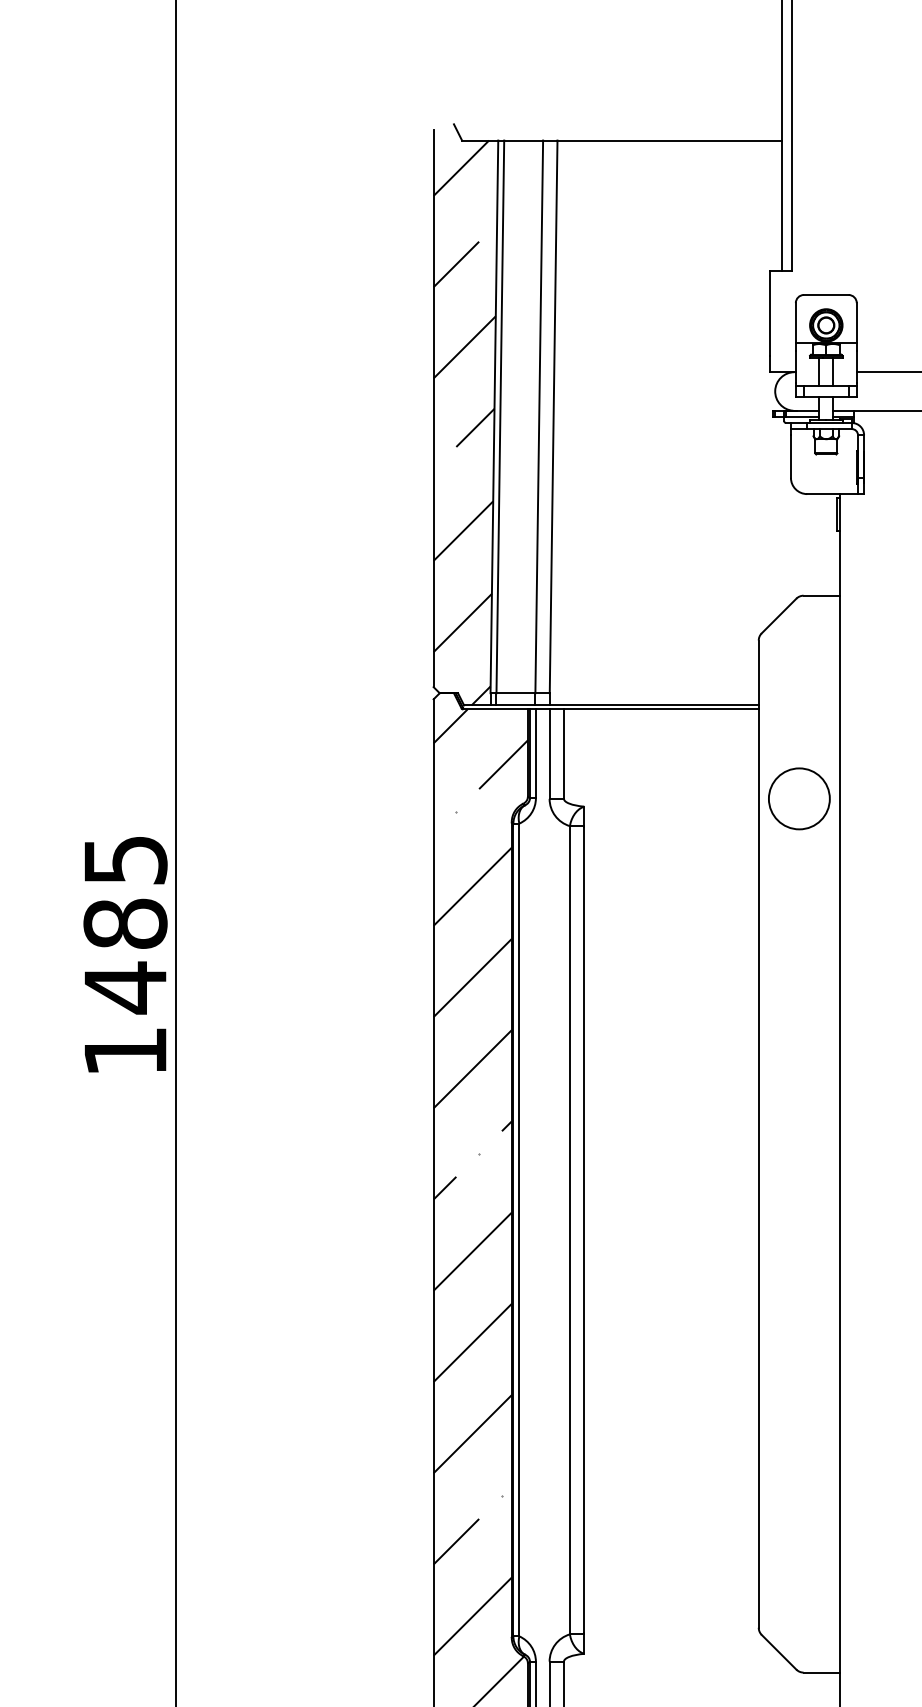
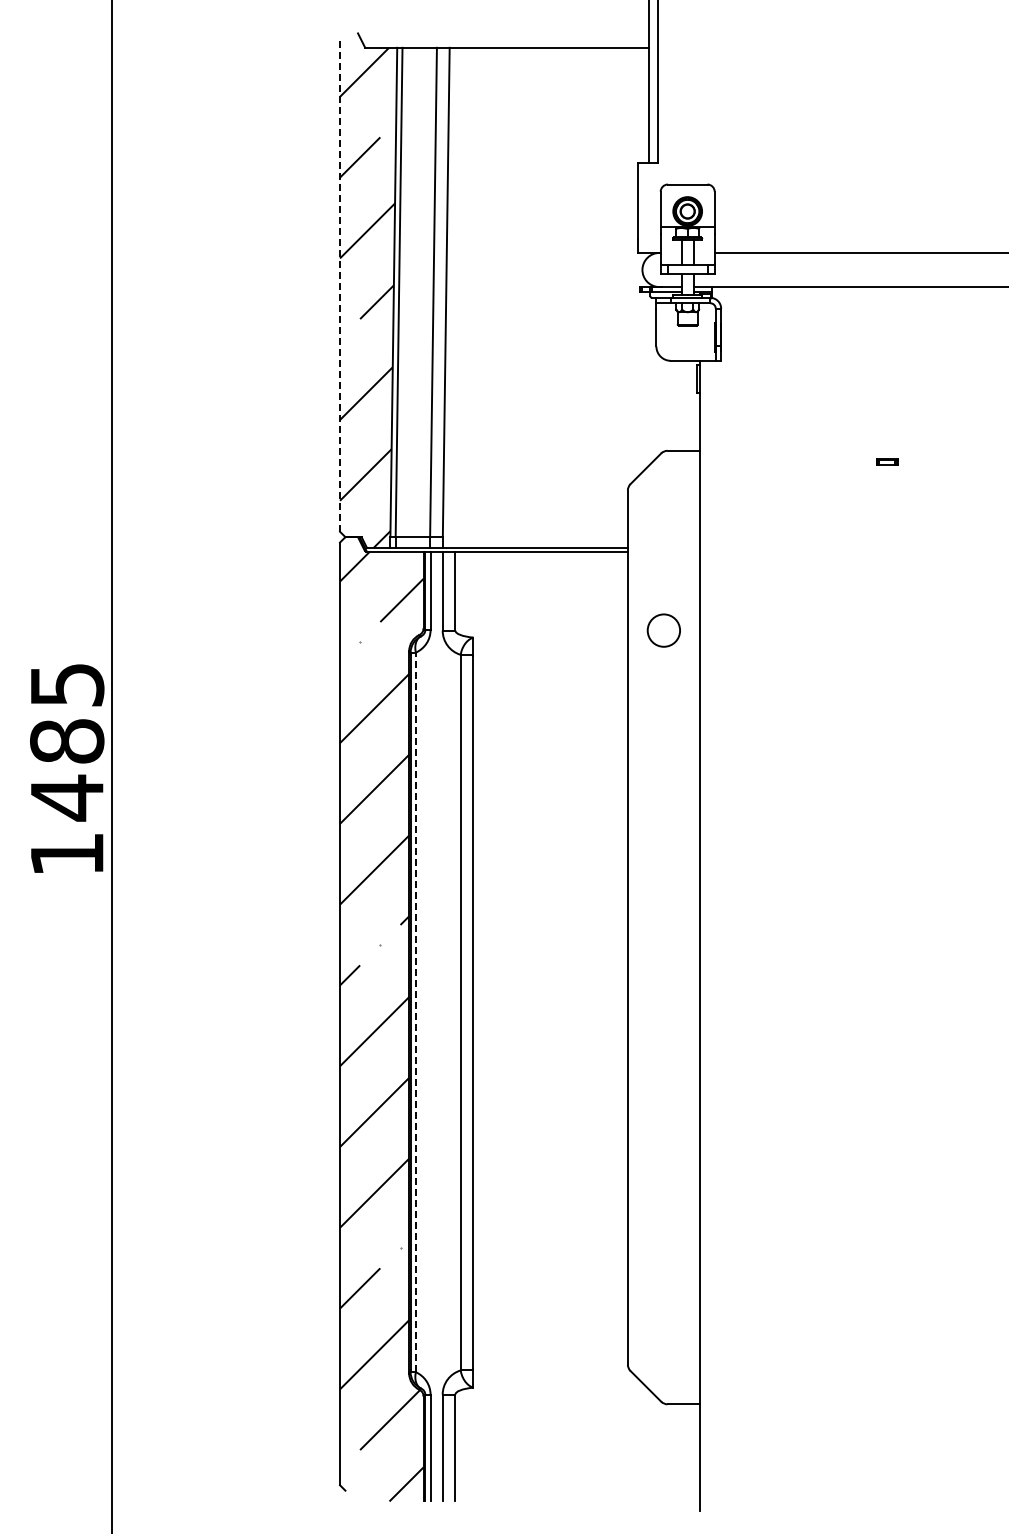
line: (434, 407) -> (340, 284), solid -> dashed
circle: (798, 798) -> (663, 630), size x0.6
line: (518, 1230) -> (415, 1012), solid -> dashed

